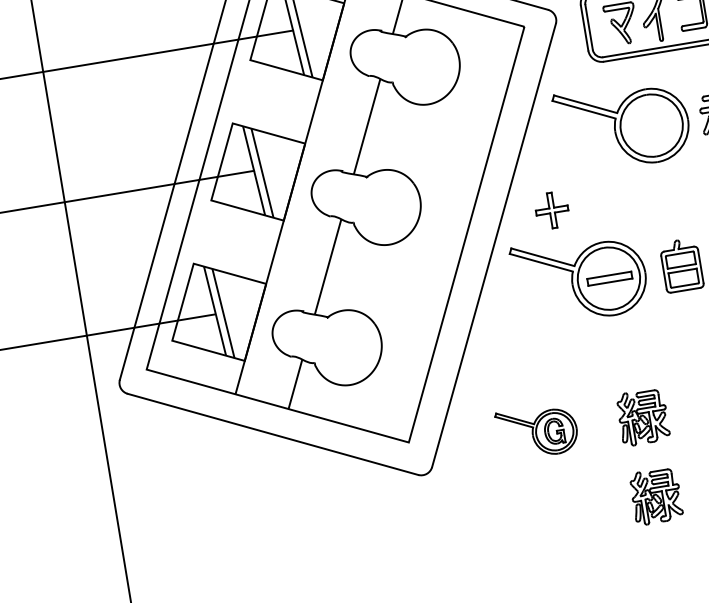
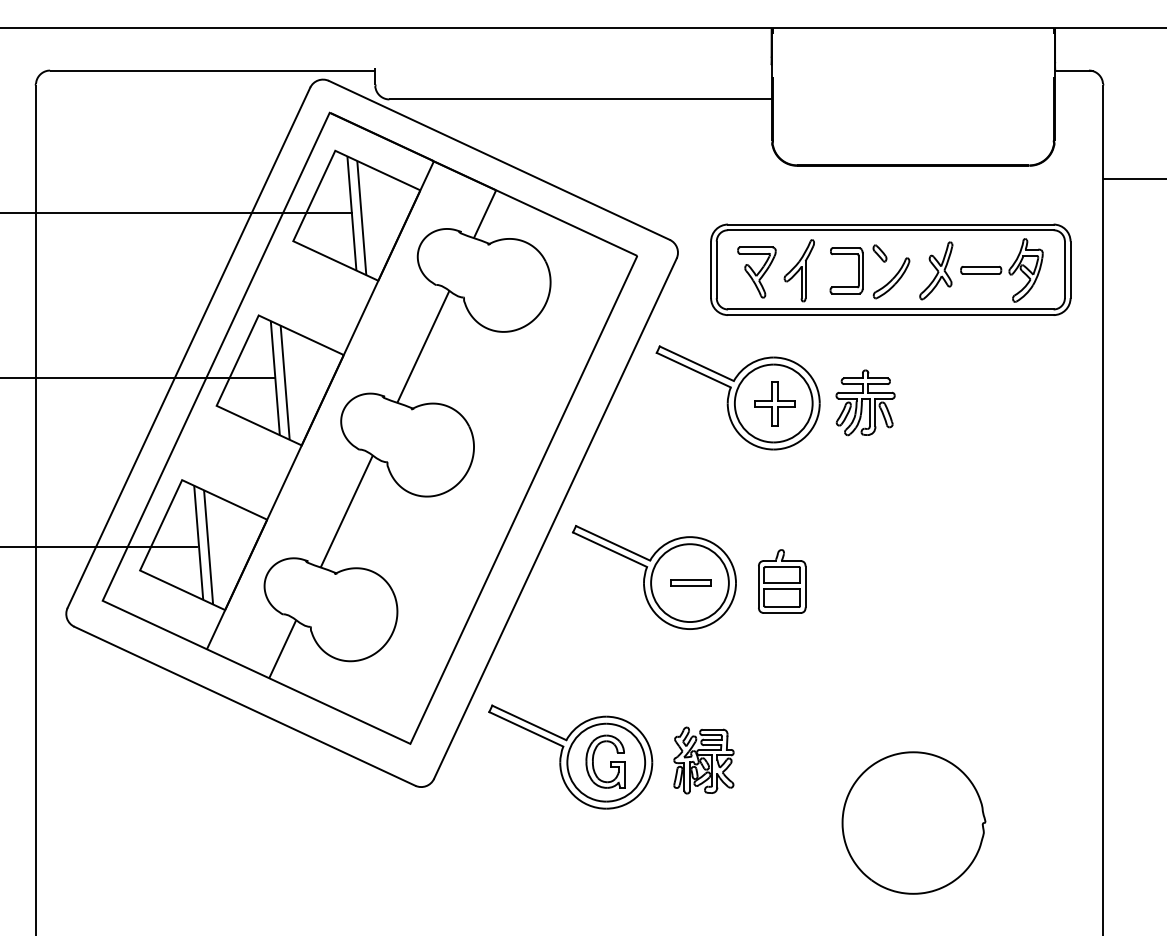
part: (551, 210) -> (774, 403), moved
part: (609, 278) -> (690, 582), size x0.71
part: (537, 431) -> (570, 756), size x1.67
part: (655, 496) -> (703, 860), removed

